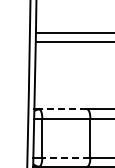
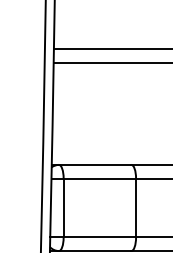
line: (62, 109) -> (94, 164), dashed -> solid
line: (65, 157) -> (98, 237), dashed -> solid

